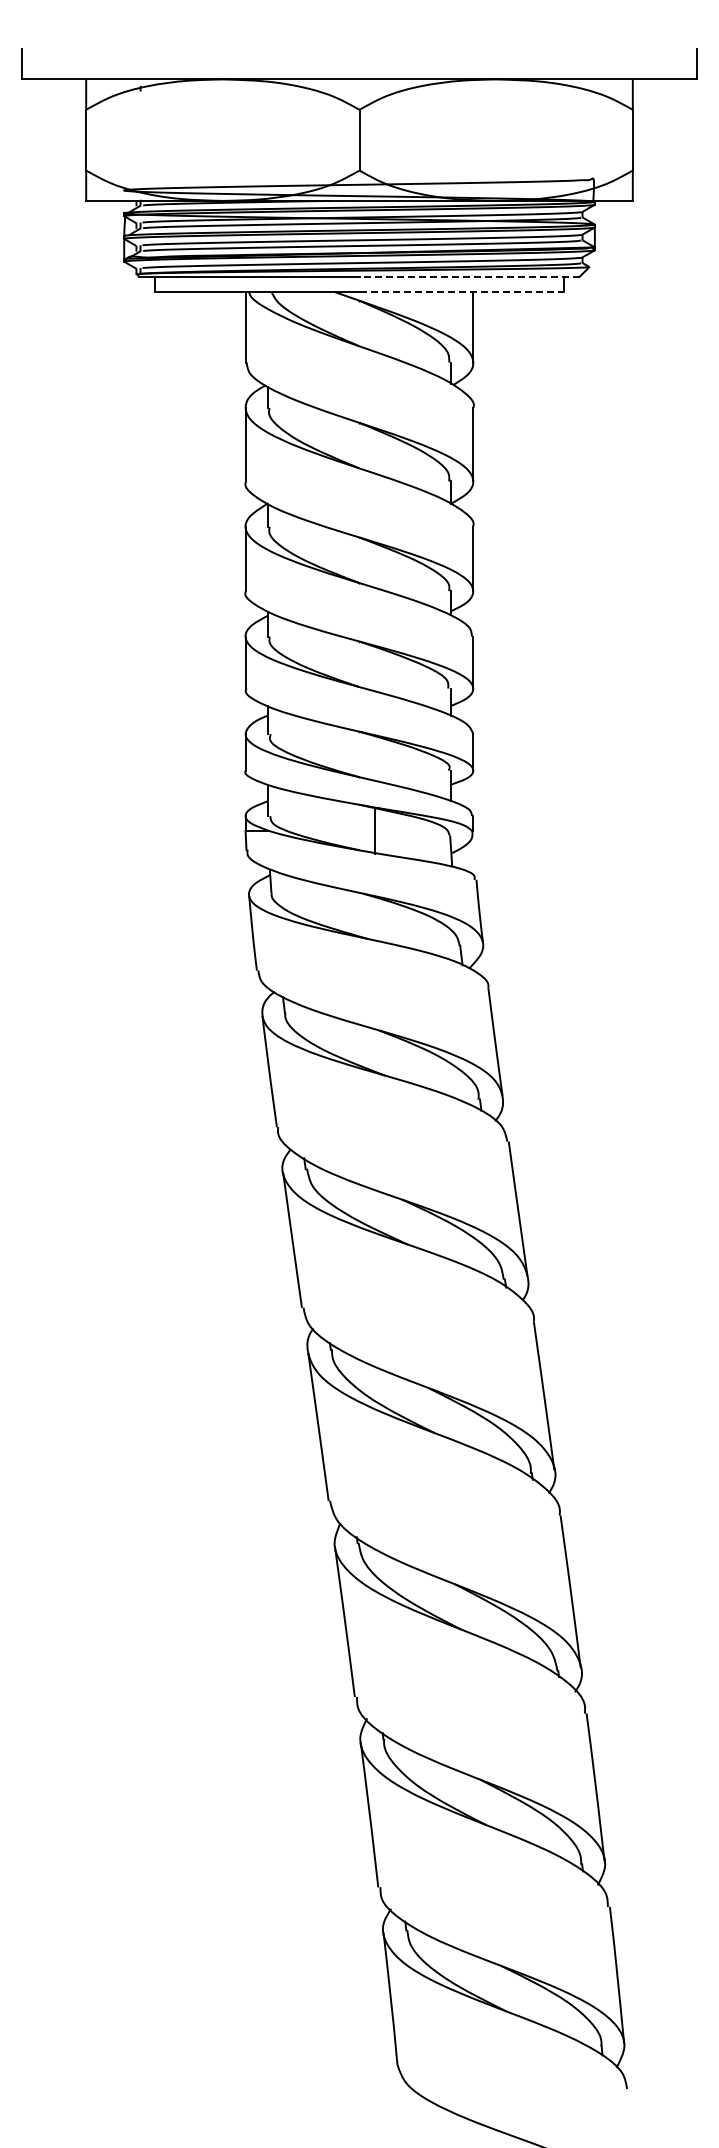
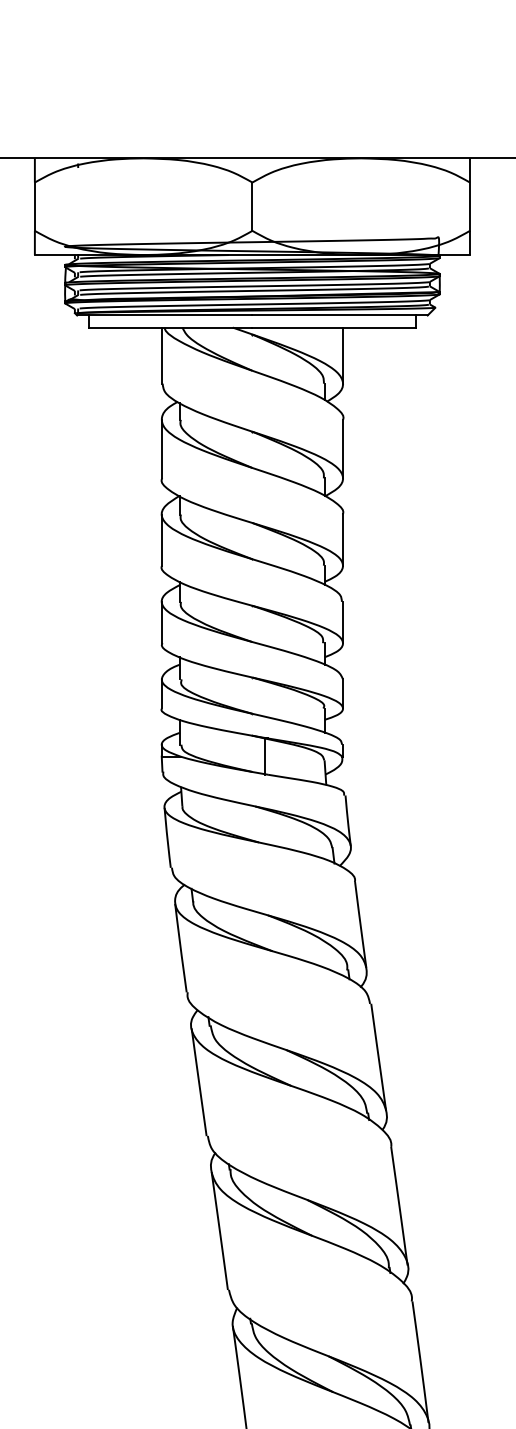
line: (469, 276) -> (339, 315), dashed -> solid
line: (462, 292) -> (334, 327), dashed -> solid

